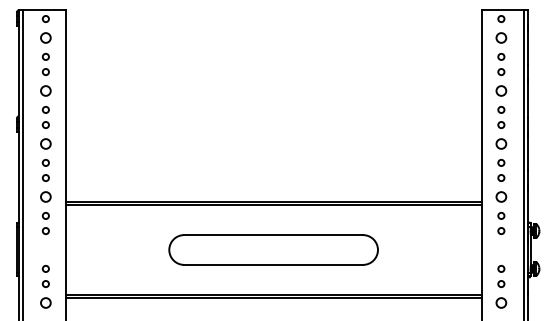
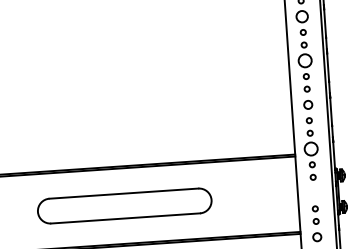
circle: (501, 37) -> (302, 16), size x1.4
circle: (501, 90) -> (305, 60), size x1.6
circle: (501, 196) -> (311, 148), size x1.6

